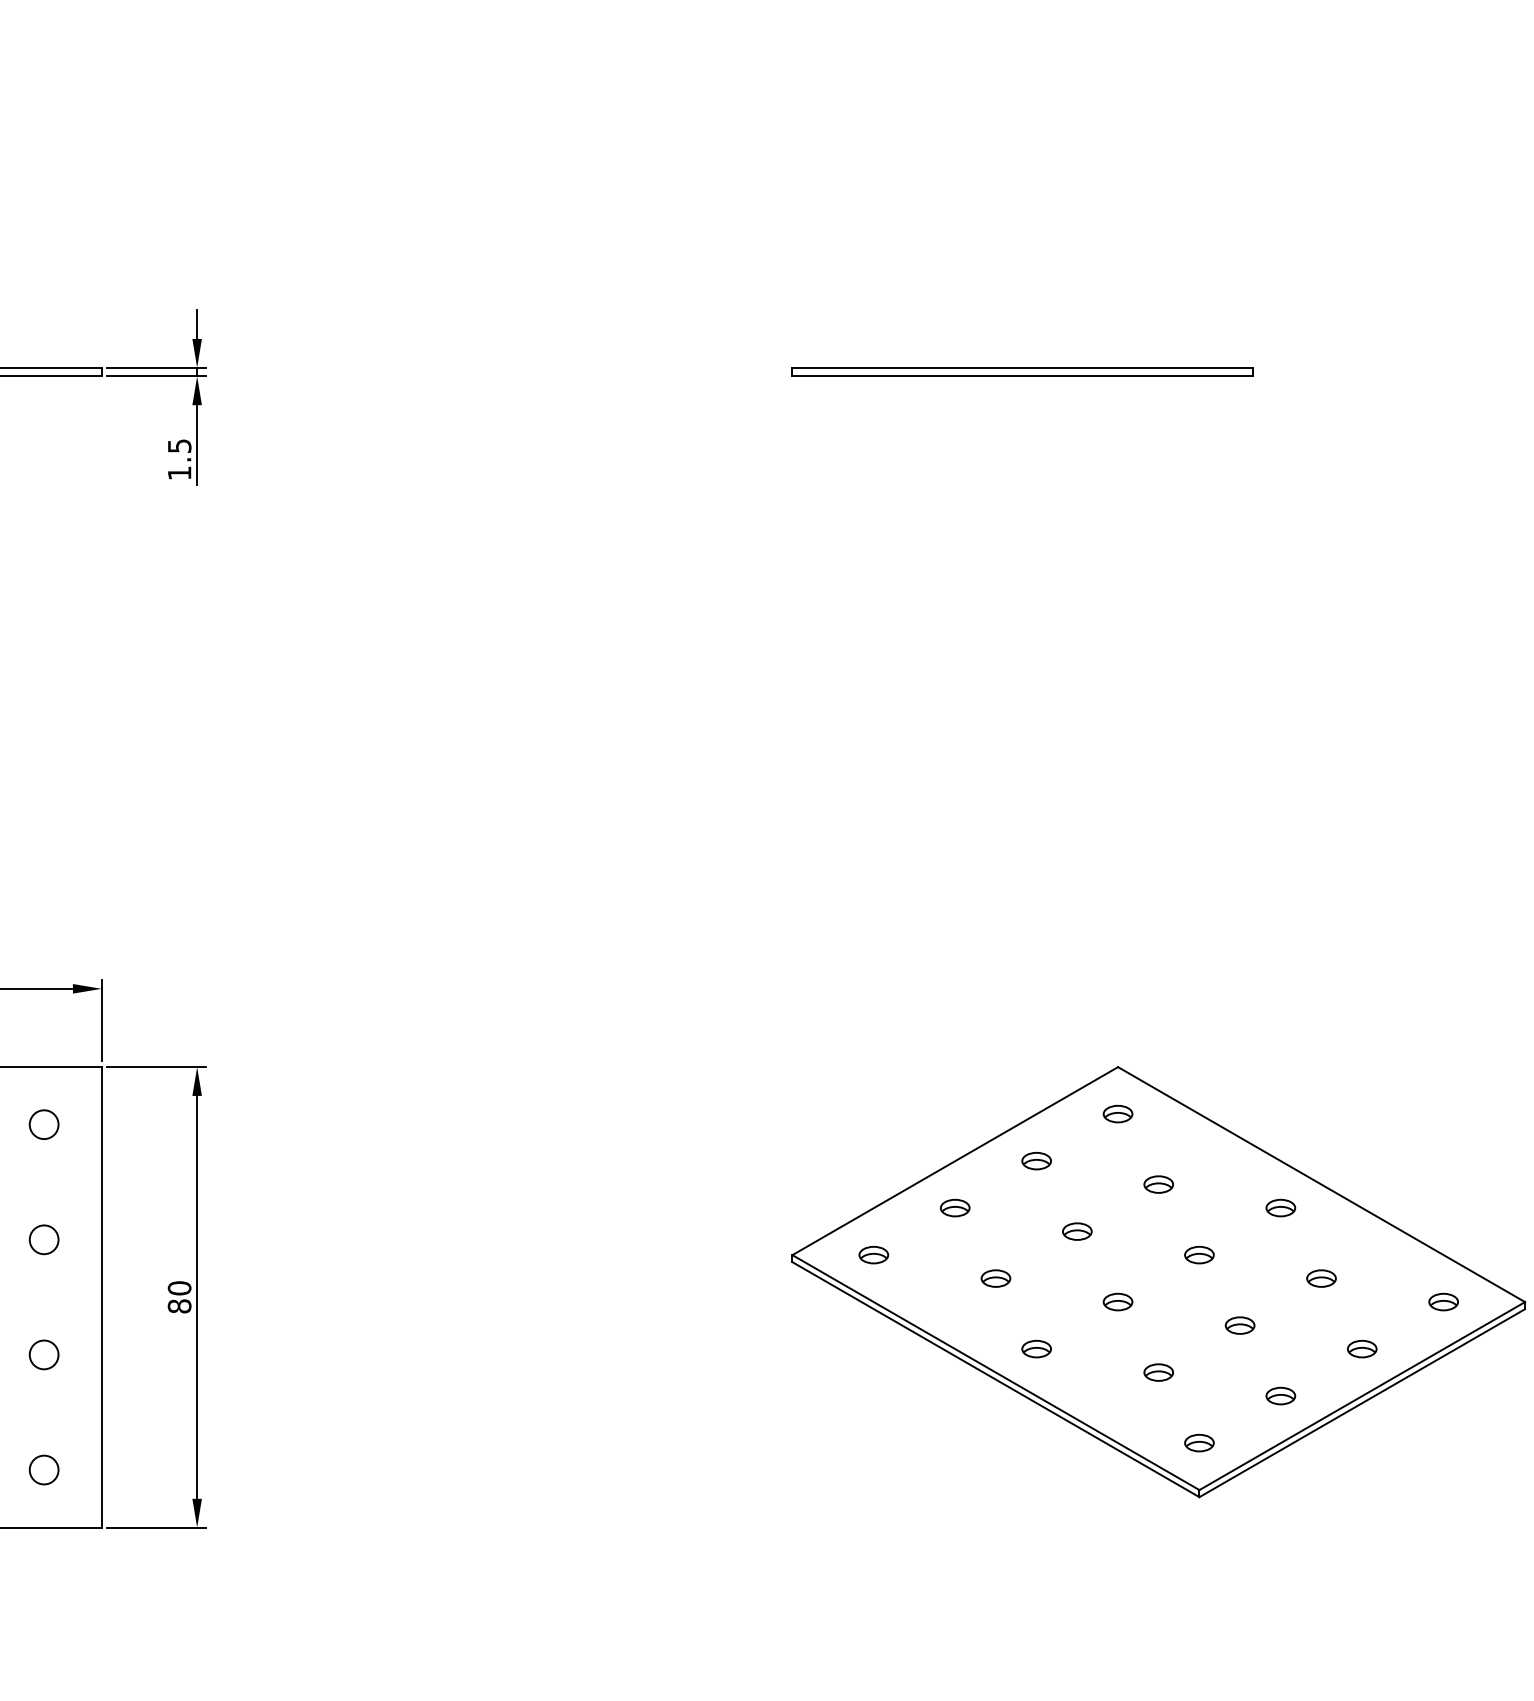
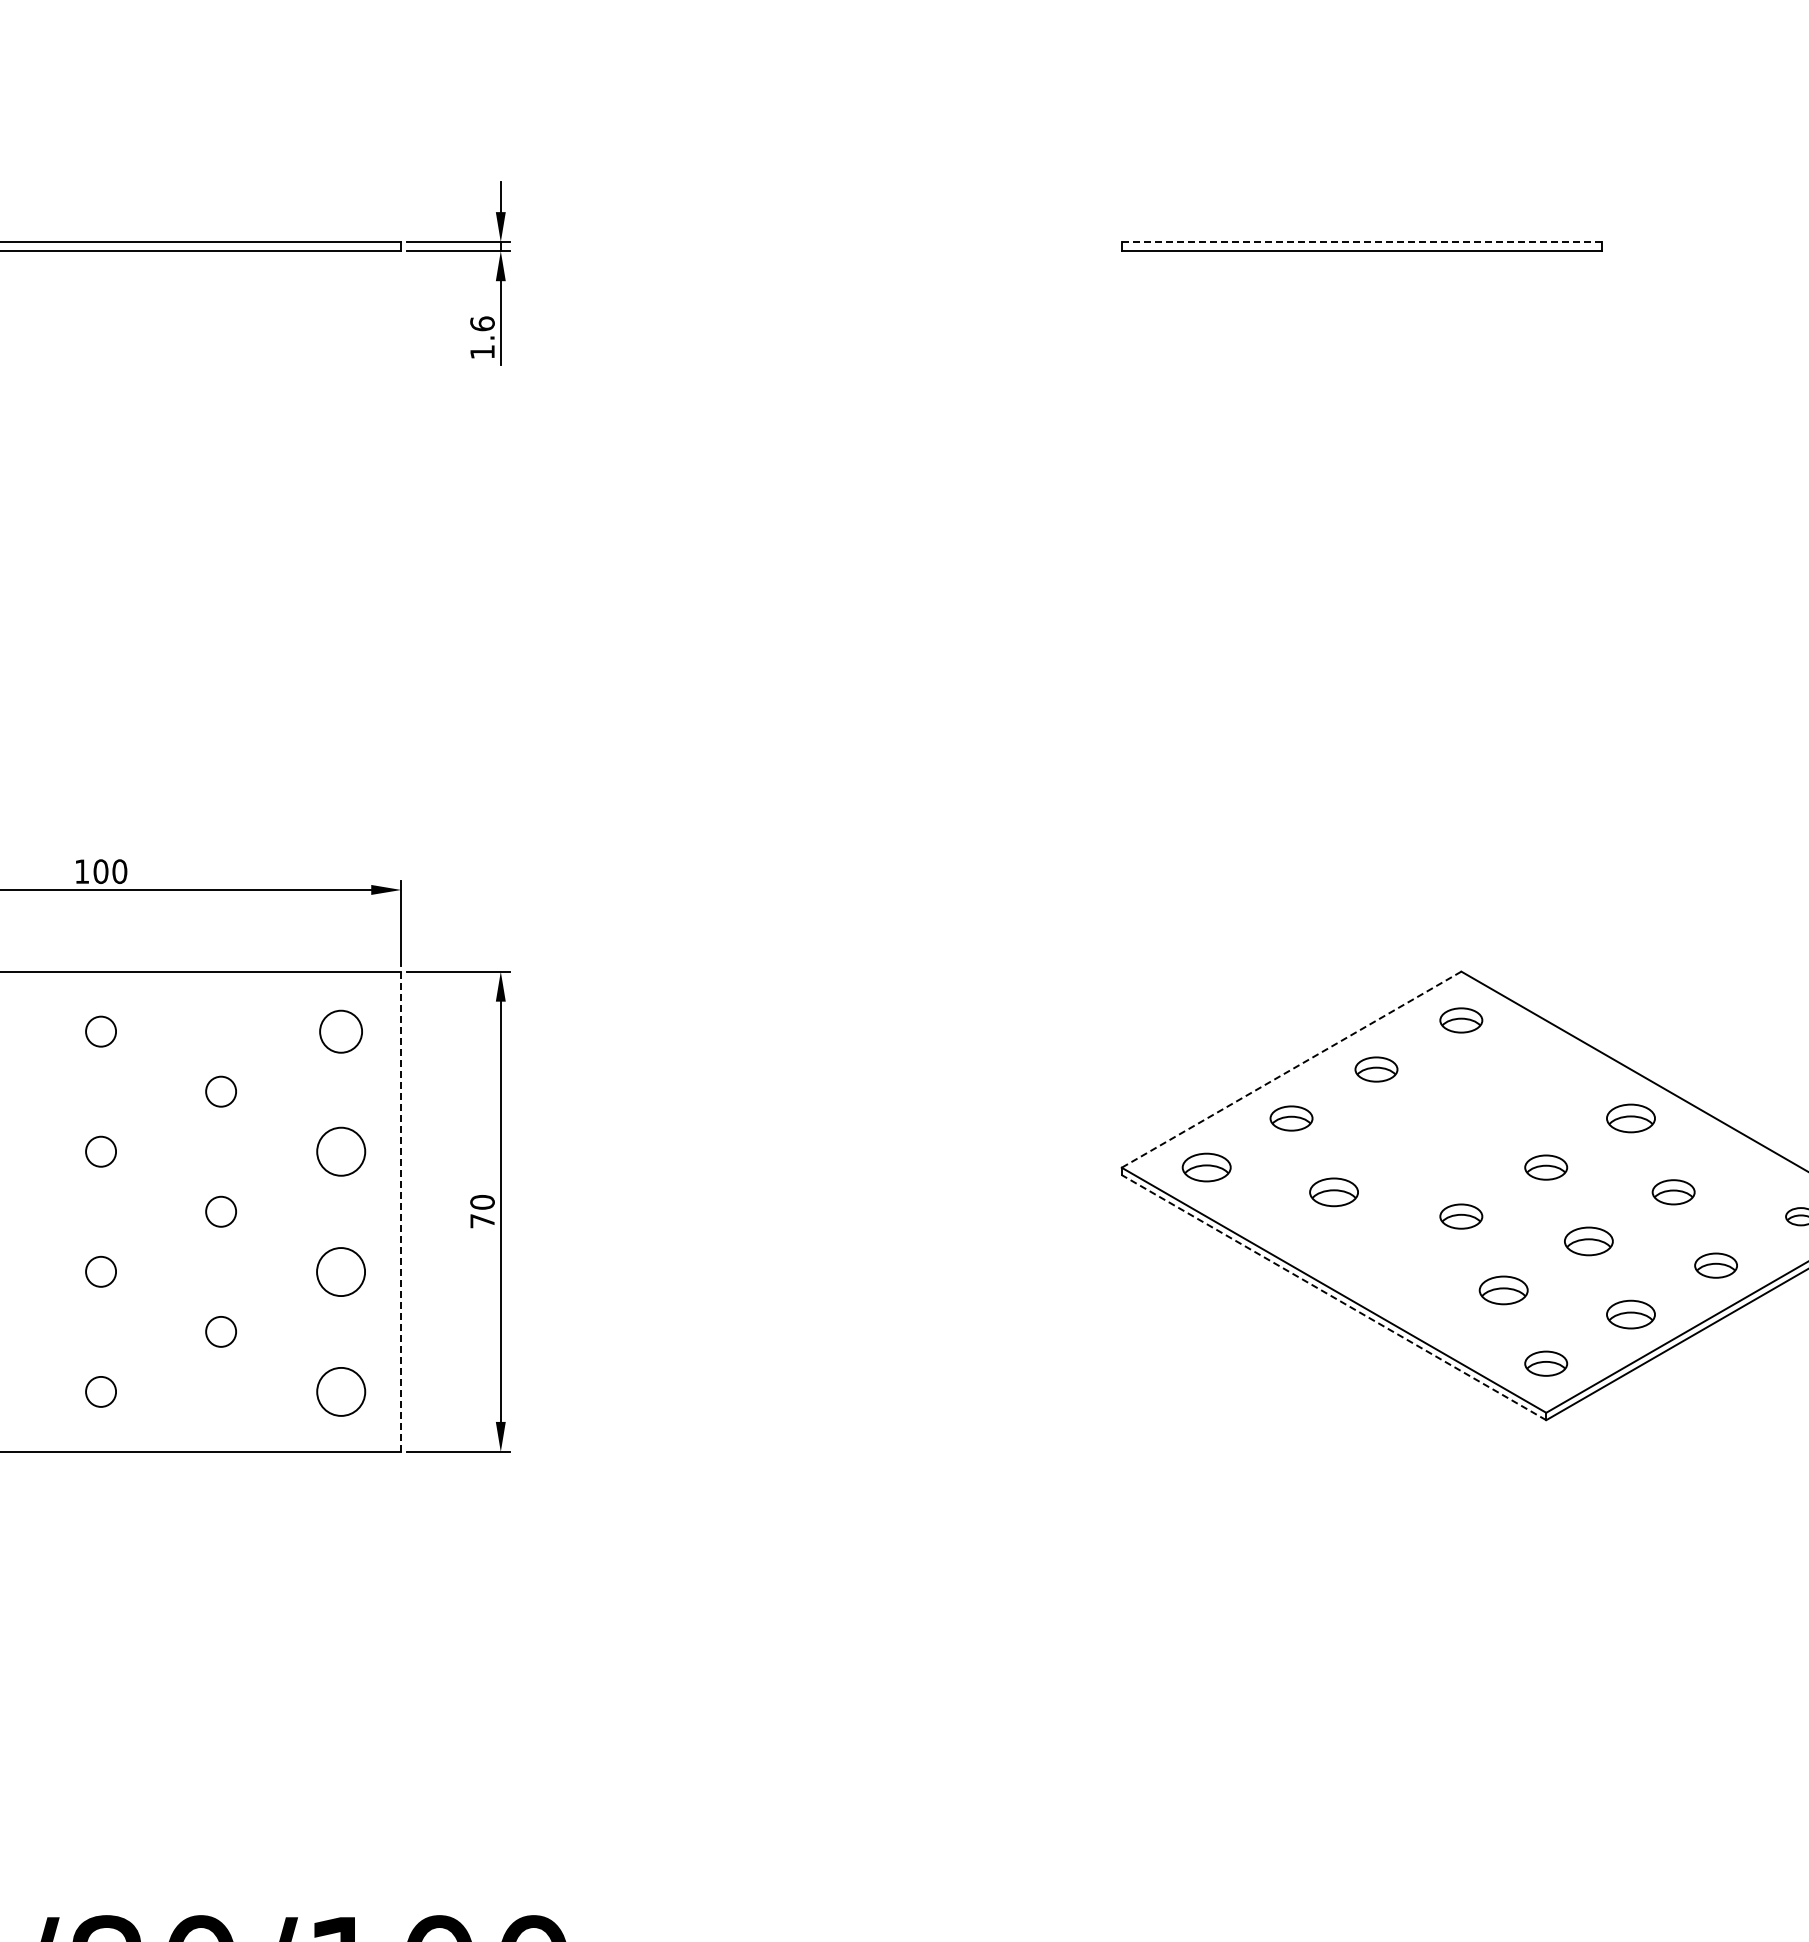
line: (1023, 368) -> (1362, 242), solid -> dashed
text: (179, 445) -> (482, 323), 1.5 -> 1.6
part: (1118, 1113) -> (1461, 1020), size x1.4
circle: (44, 1124) -> (341, 1031), size x1.4
line: (955, 1160) -> (1291, 1069), solid -> dashed
part: (1036, 1160) -> (1376, 1069), size x1.4
part: (1158, 1183) -> (1503, 1093), removed
part: (955, 1207) -> (1291, 1118), size x1.4
part: (1281, 1207) -> (1631, 1118), size x1.6
part: (1076, 1230) -> (1418, 1142), removed
circle: (44, 1239) -> (341, 1151), size x1.6
part: (873, 1254) -> (1206, 1167), size x1.6
part: (1199, 1254) -> (1546, 1167), size x1.4
part: (995, 1277) -> (1333, 1191), size x1.6
part: (1321, 1277) -> (1673, 1191), size x1.4
line: (101, 1297) -> (401, 1211), solid -> dashed
part: (1118, 1301) -> (1461, 1216), size x1.4
text: (179, 1305) -> (482, 1220), 80 -> 70
part: (1239, 1324) -> (1588, 1240), size x1.6
part: (1036, 1348) -> (1376, 1265), removed
part: (1361, 1348) -> (1715, 1265), size x1.4
circle: (44, 1354) -> (341, 1271), size x1.6
part: (1158, 1371) -> (1503, 1289), size x1.6
line: (995, 1379) -> (1333, 1297), solid -> dashed
part: (1281, 1395) -> (1631, 1314), size x1.6
part: (1199, 1442) -> (1546, 1363), size x1.4
circle: (44, 1469) -> (341, 1391), size x1.6

